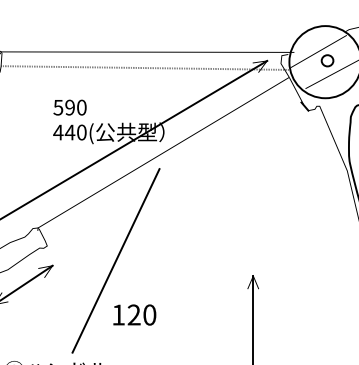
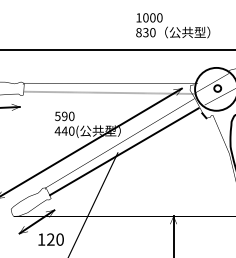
line: (170, 166) -> (124, 151), added
text: (133, 314) -> (50, 239), moved

